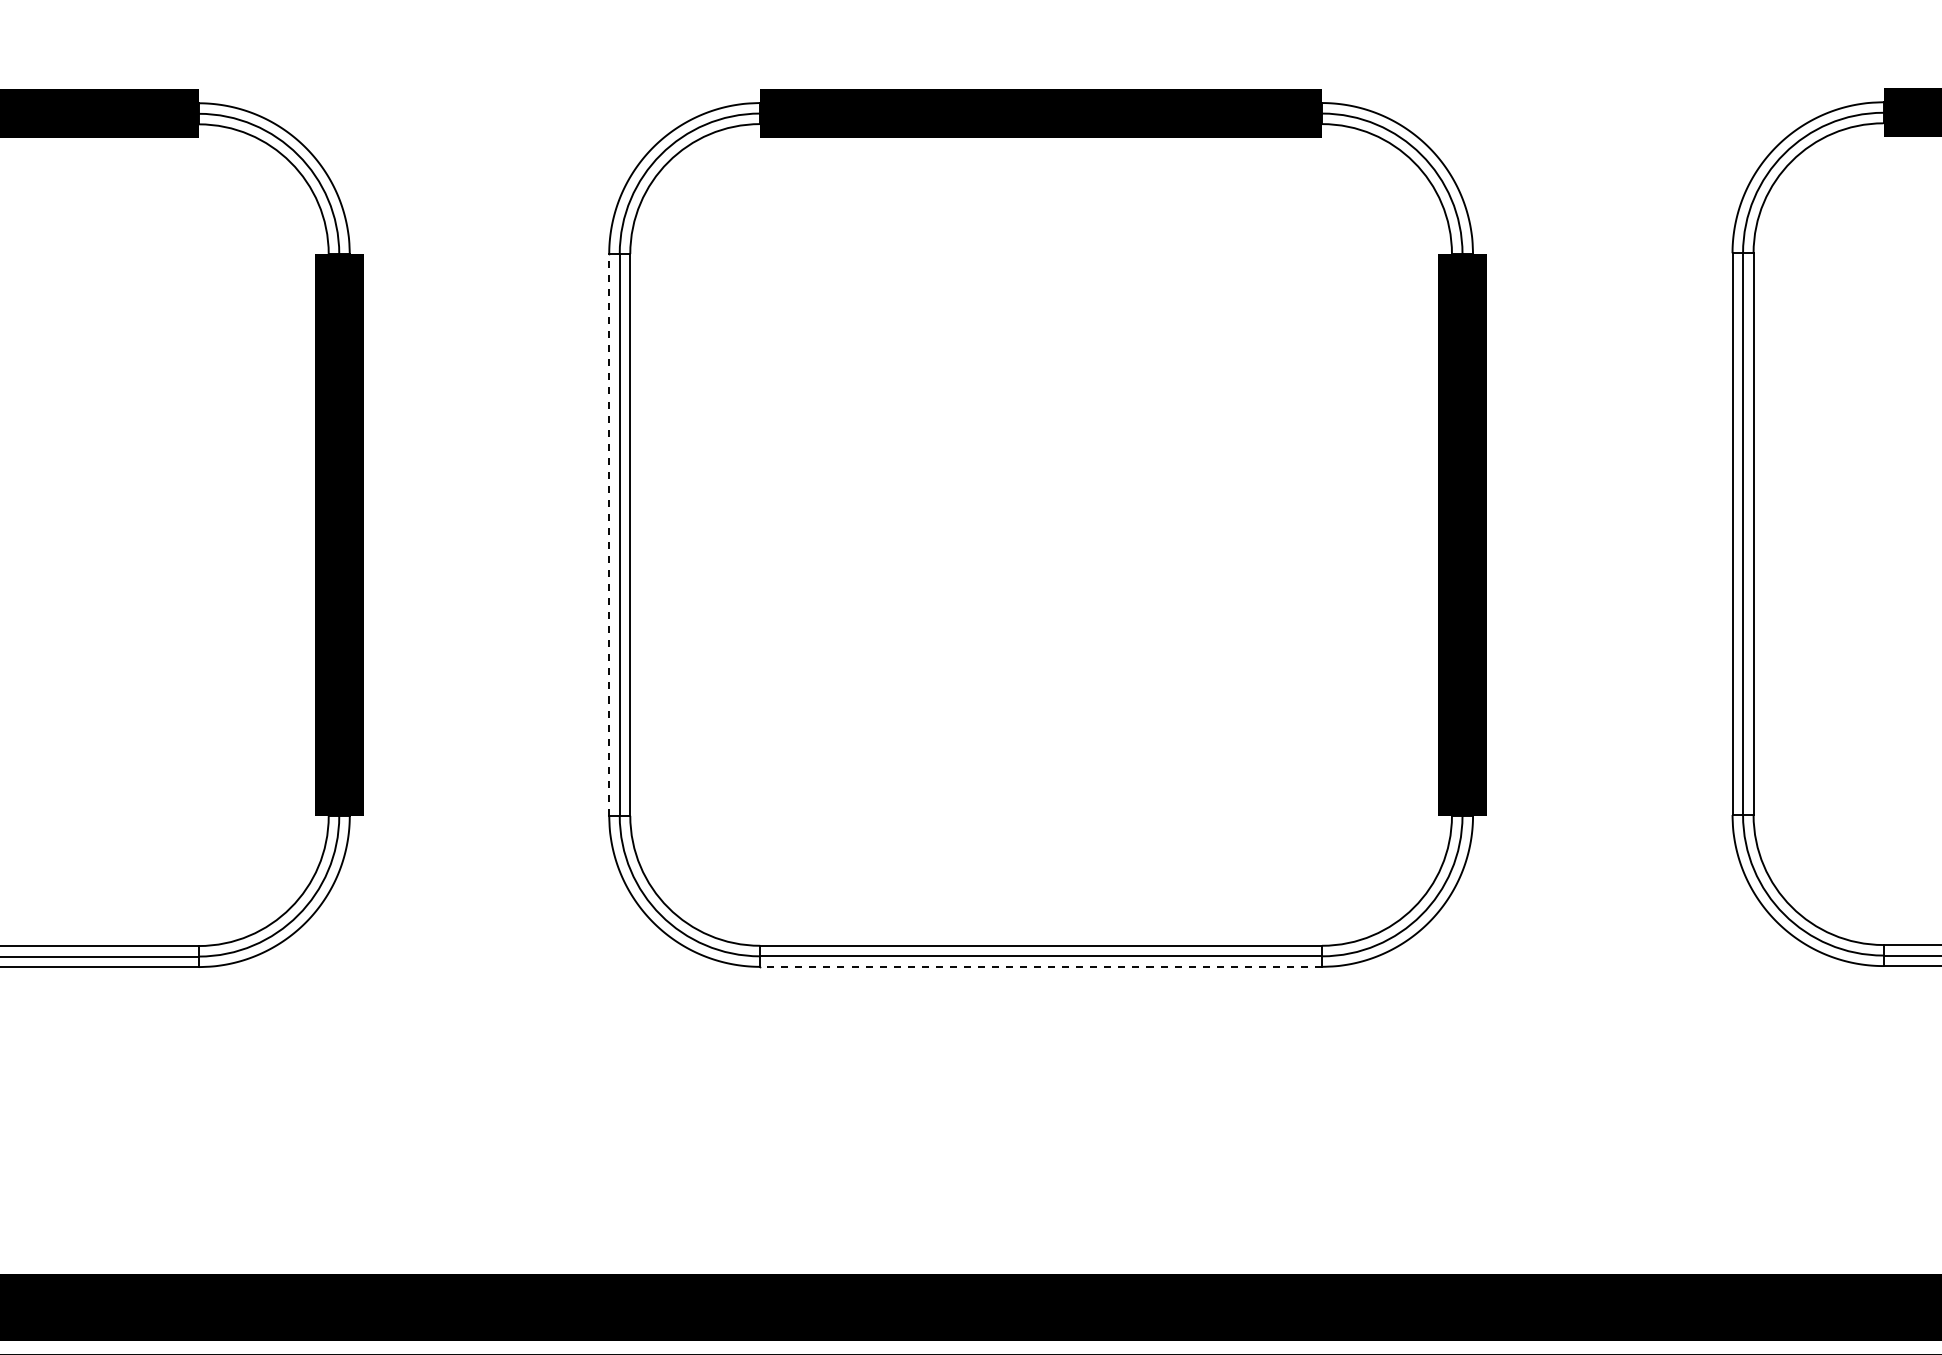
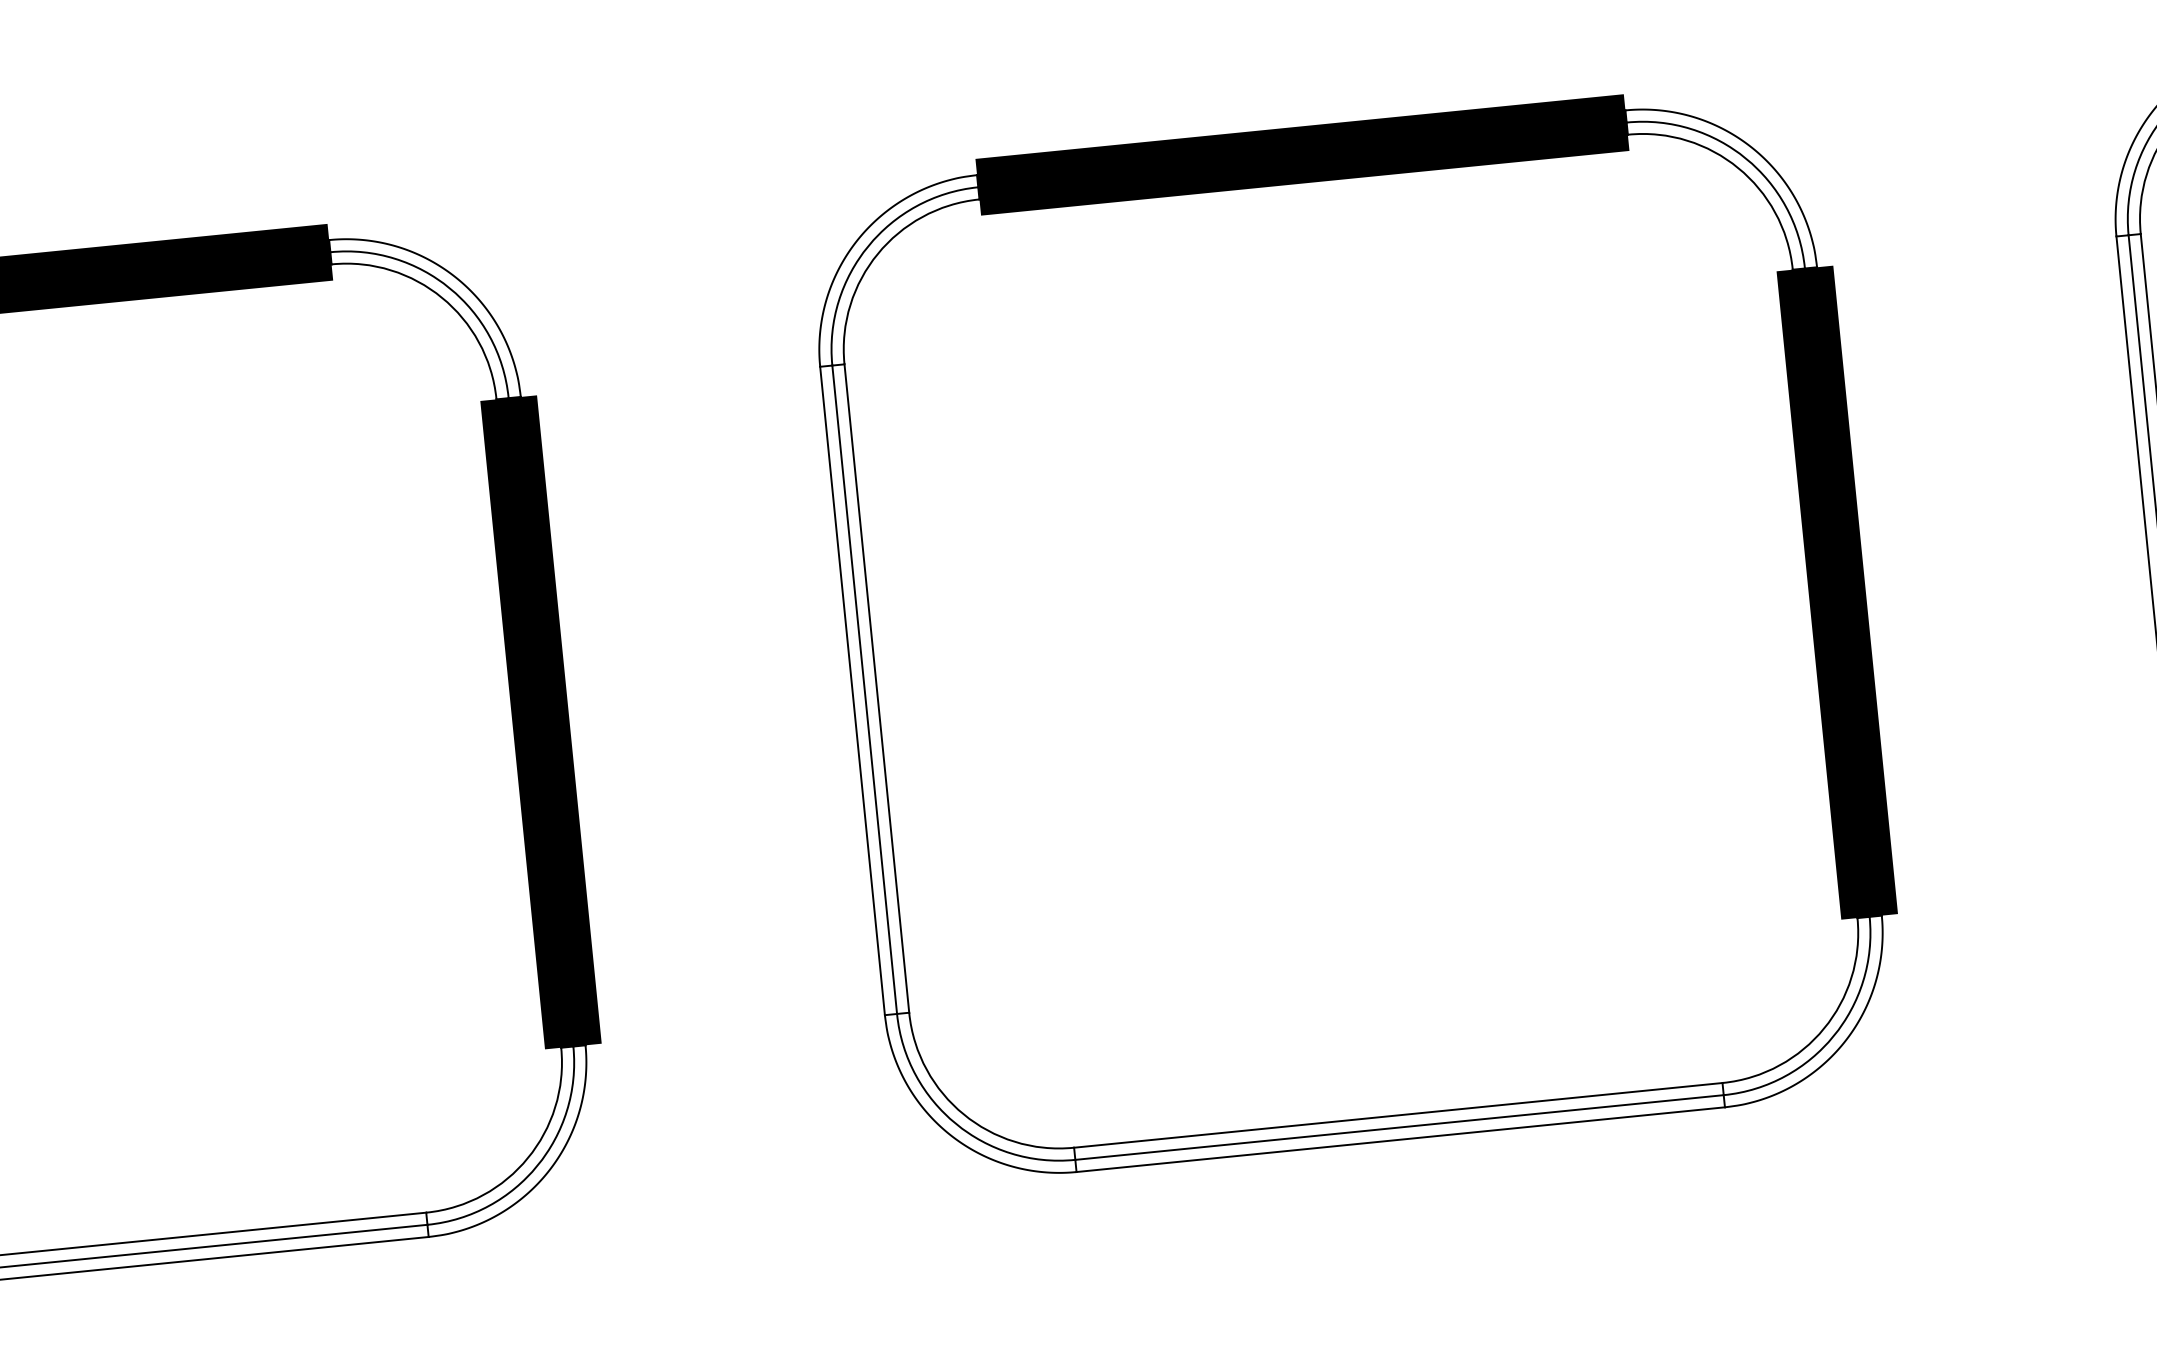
line: (609, 534) -> (852, 690), dashed -> solid
line: (1041, 966) -> (1401, 1139), dashed -> solid

